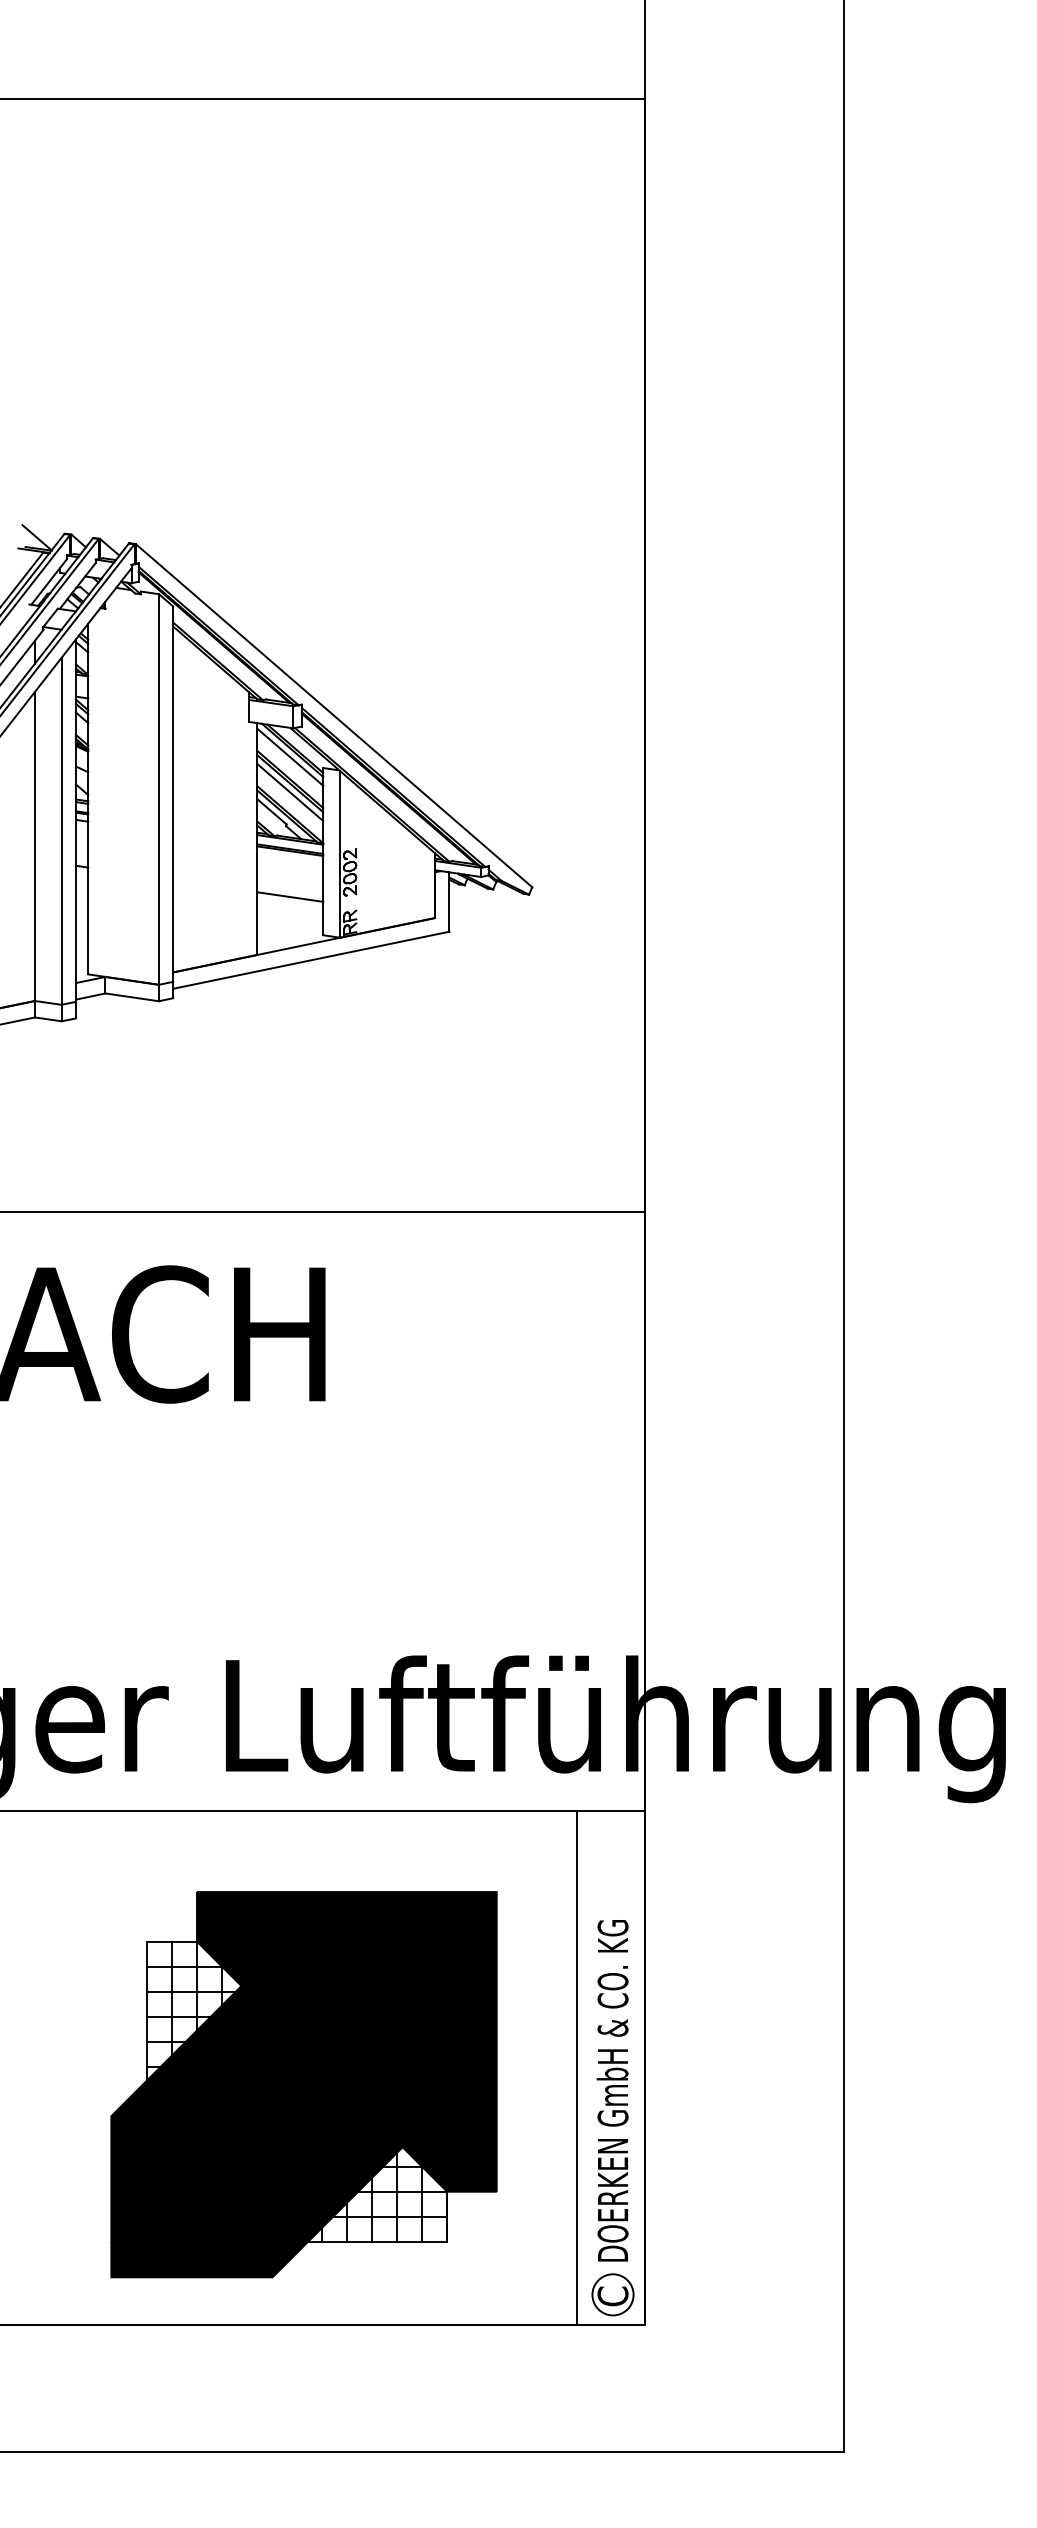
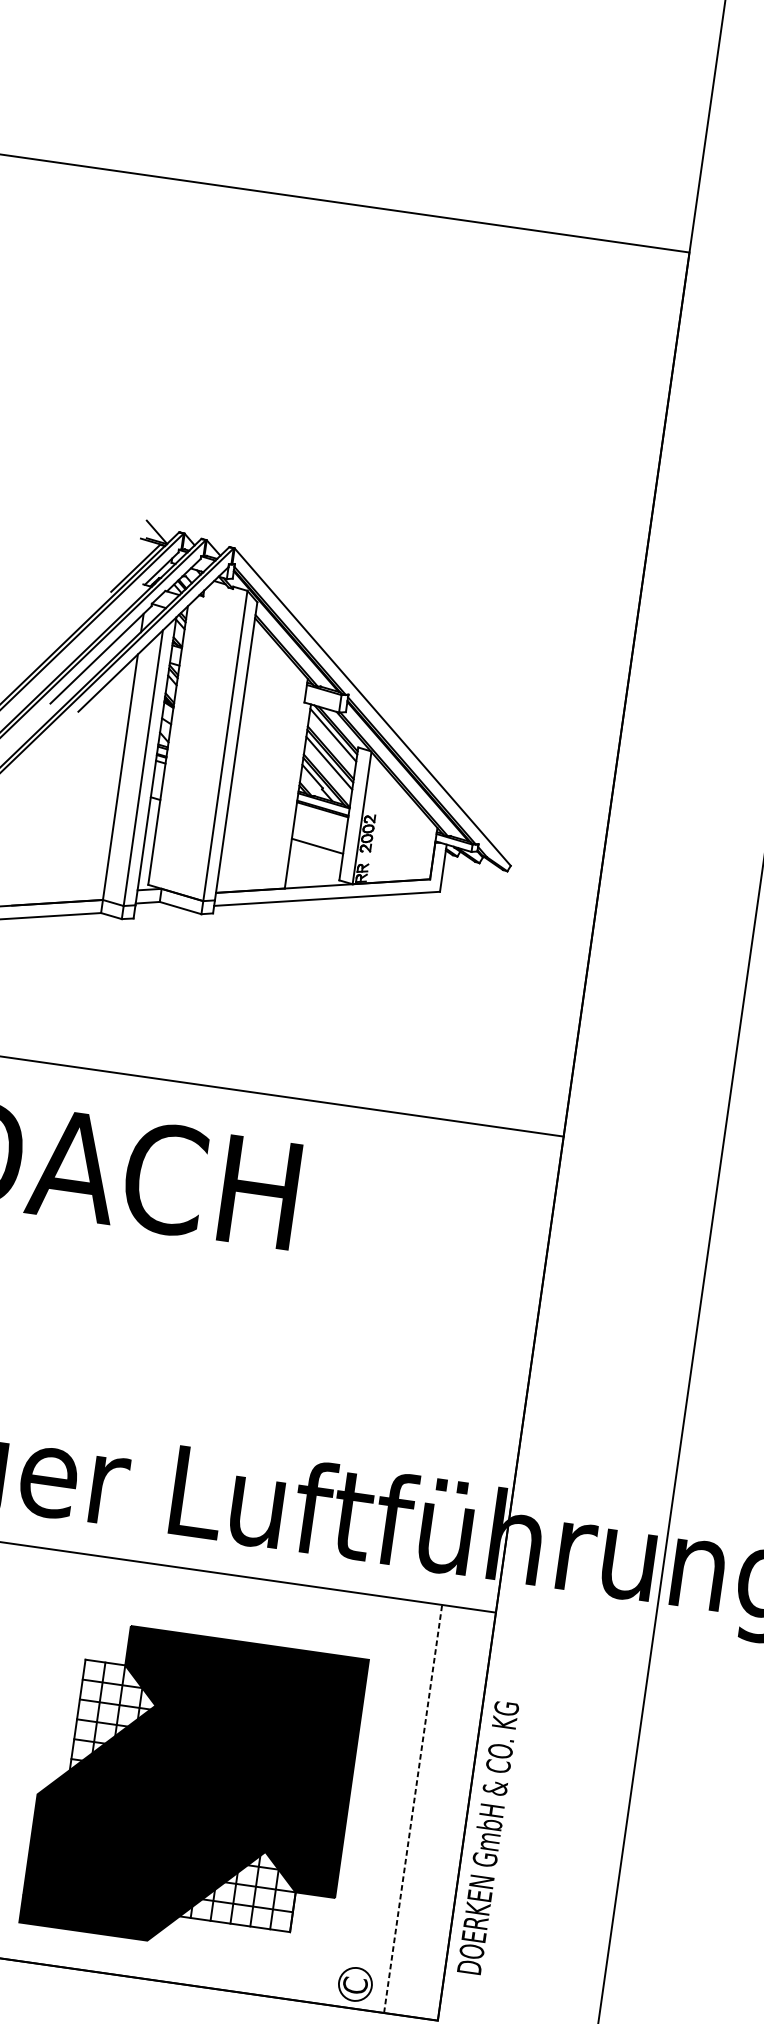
line: (577, 2068) -> (413, 1809), solid -> dashed
text: (612, 2090) -> (487, 1837), moved
part: (612, 2294) -> (355, 1984), moved

